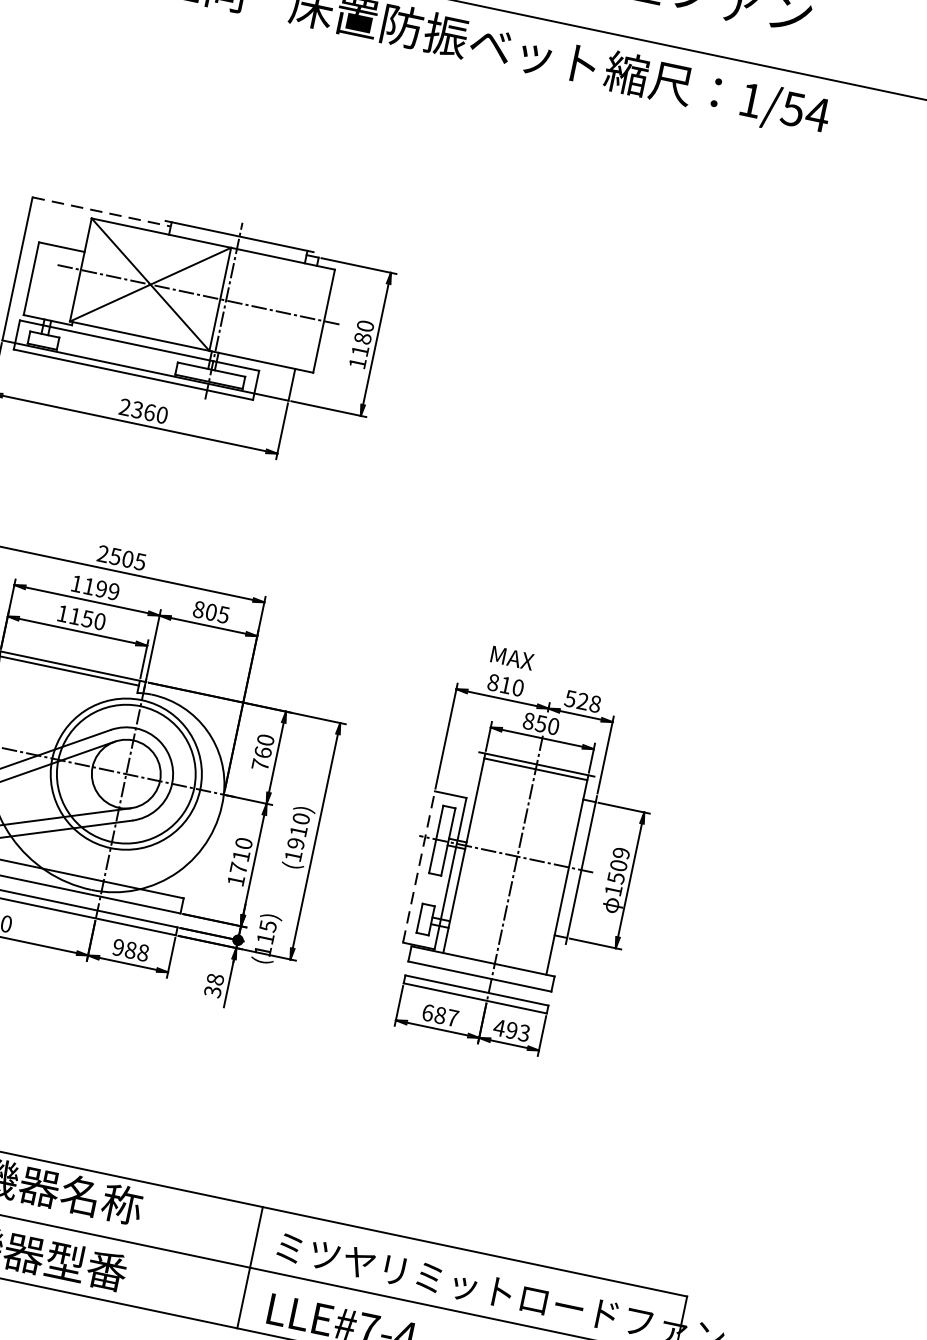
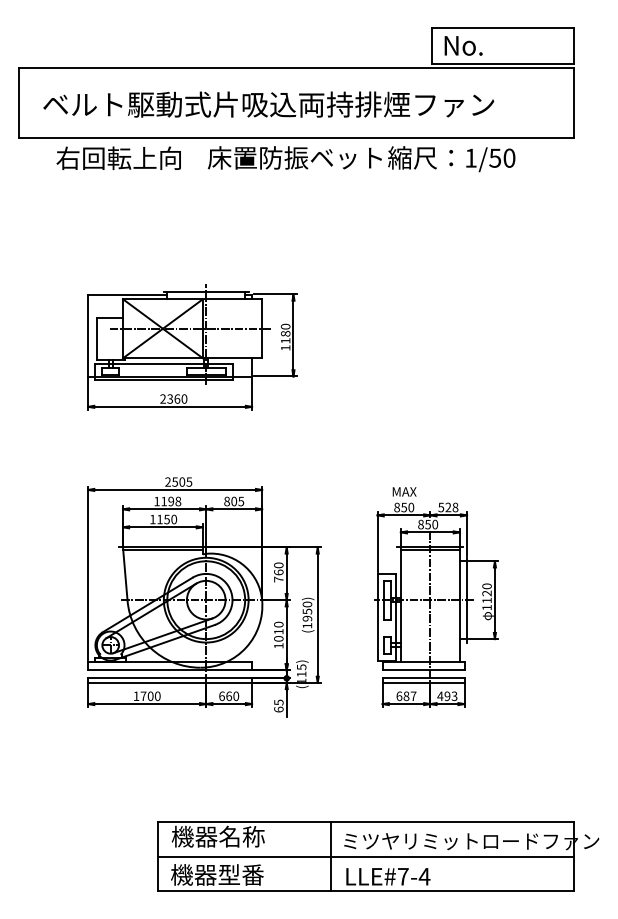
text: (818, 113) -> (509, 157), 1/54 -> 1/50
line: (101, 211) -> (127, 294), dashed -> solid
text: (114, 591) -> (178, 501), 1199 -> 1198
text: (506, 685) -> (404, 507), 810 -> 850
text: (298, 831) -> (307, 611), (1910) -> (1950)
line: (419, 865) -> (377, 616), dashed -> solid
text: (617, 865) -> (486, 593), 1509 -> 1120
text: (238, 867) -> (278, 638), 1710 -> 1010
text: (131, 950) -> (229, 696), 988 -> 660
text: (213, 984) -> (278, 705), 38 -> 65

